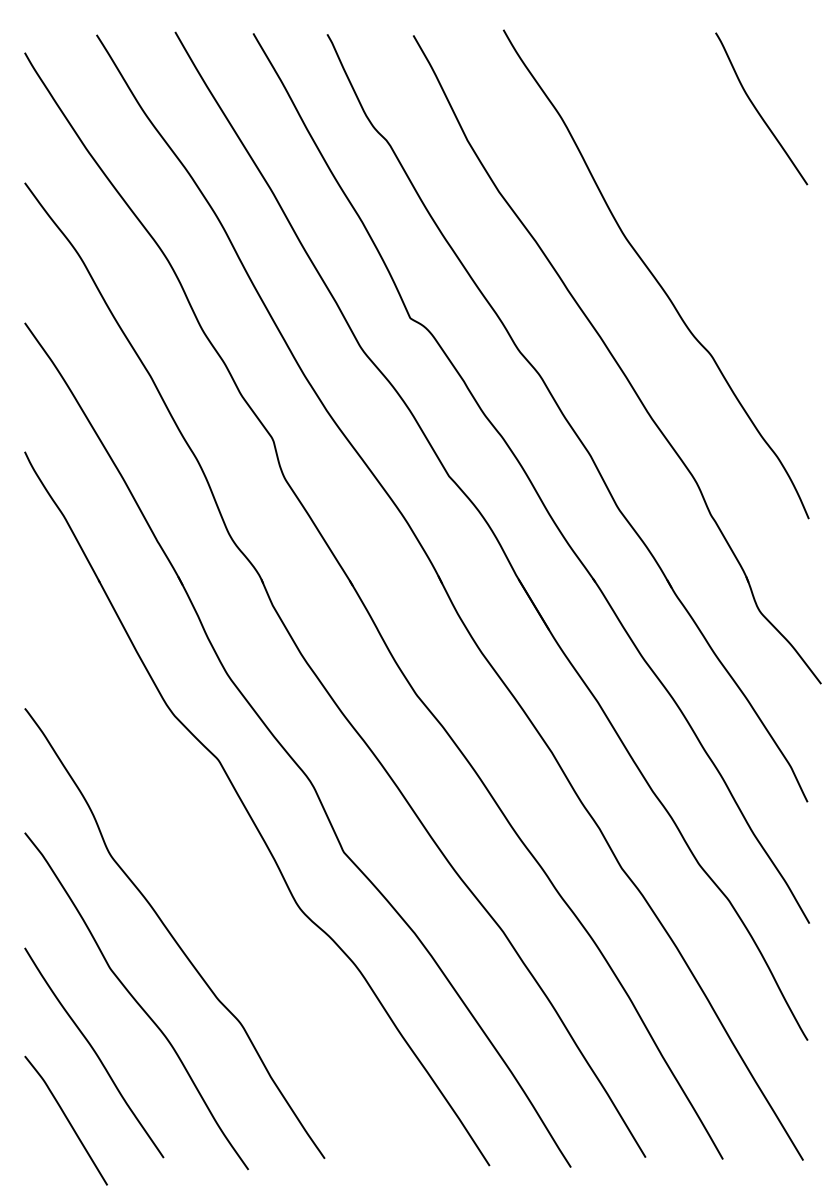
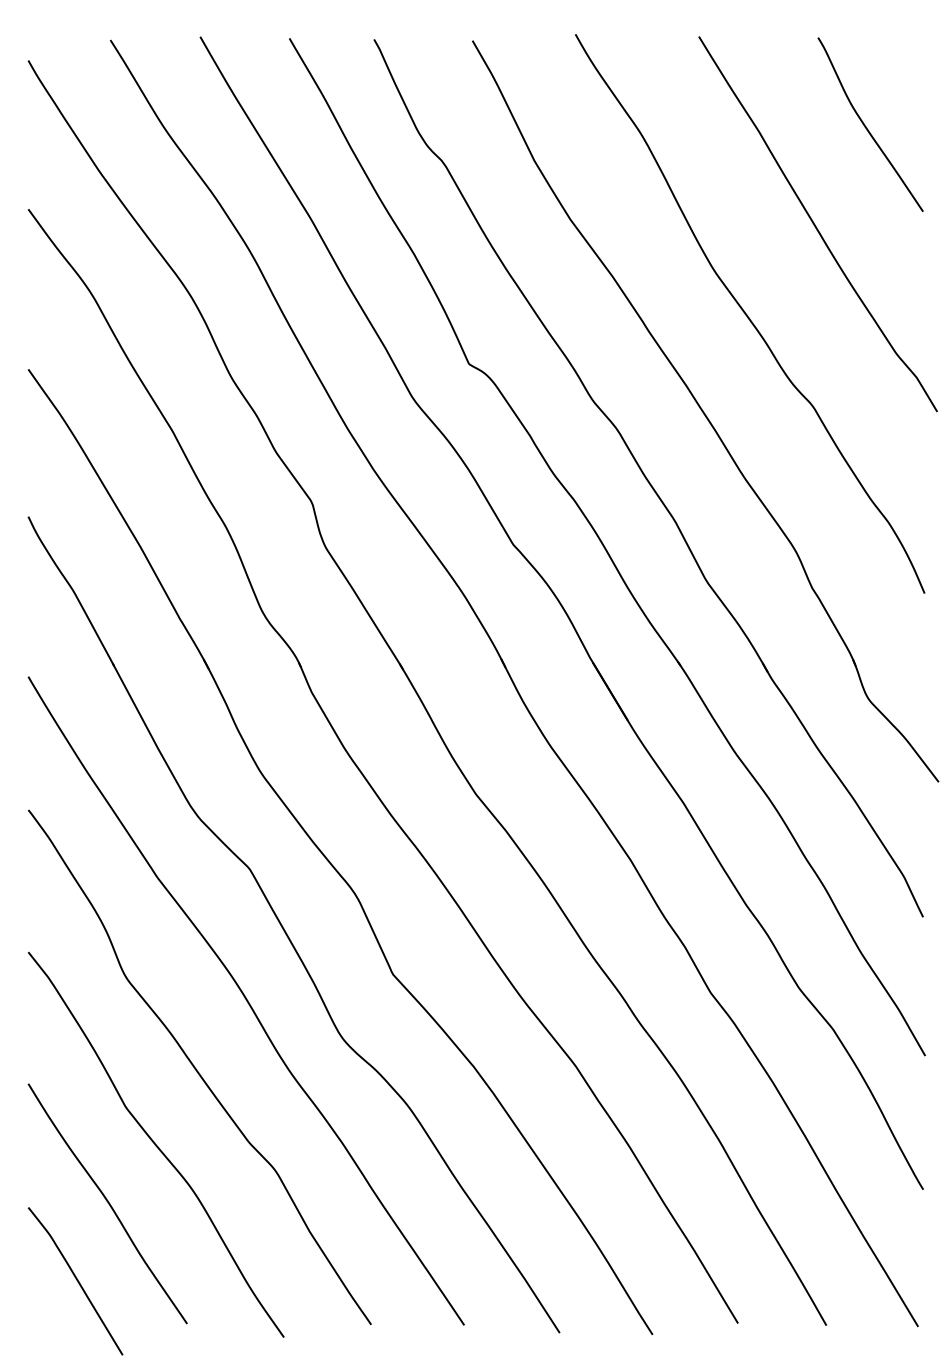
curve: (713, 196) -> (815, 224), added
curve: (214, 874) -> (245, 999), added

